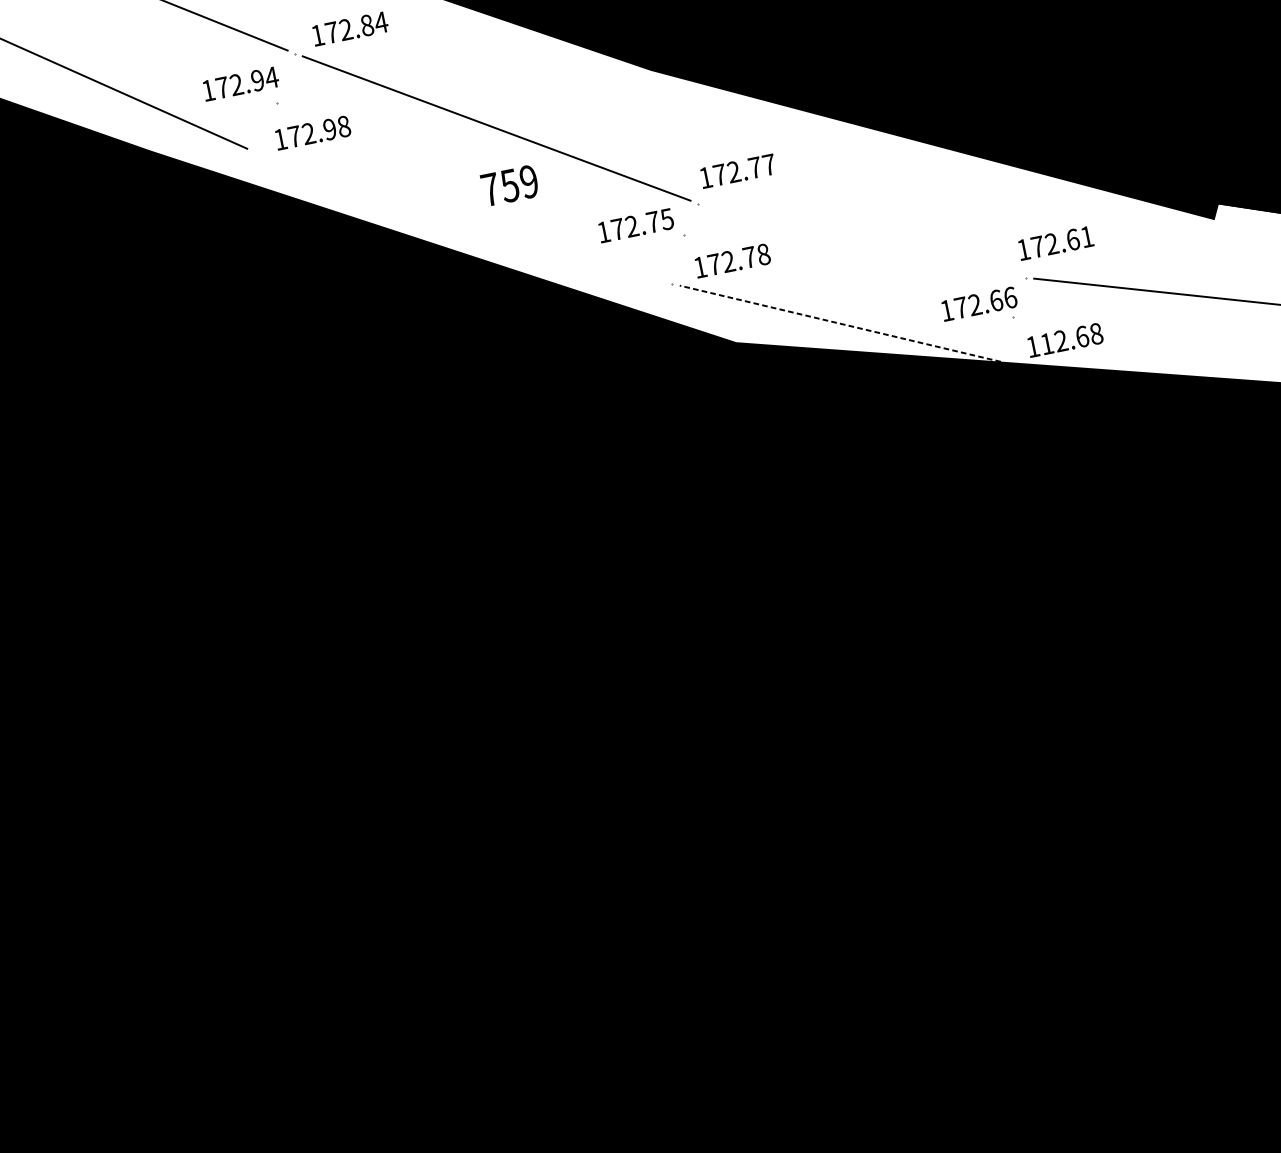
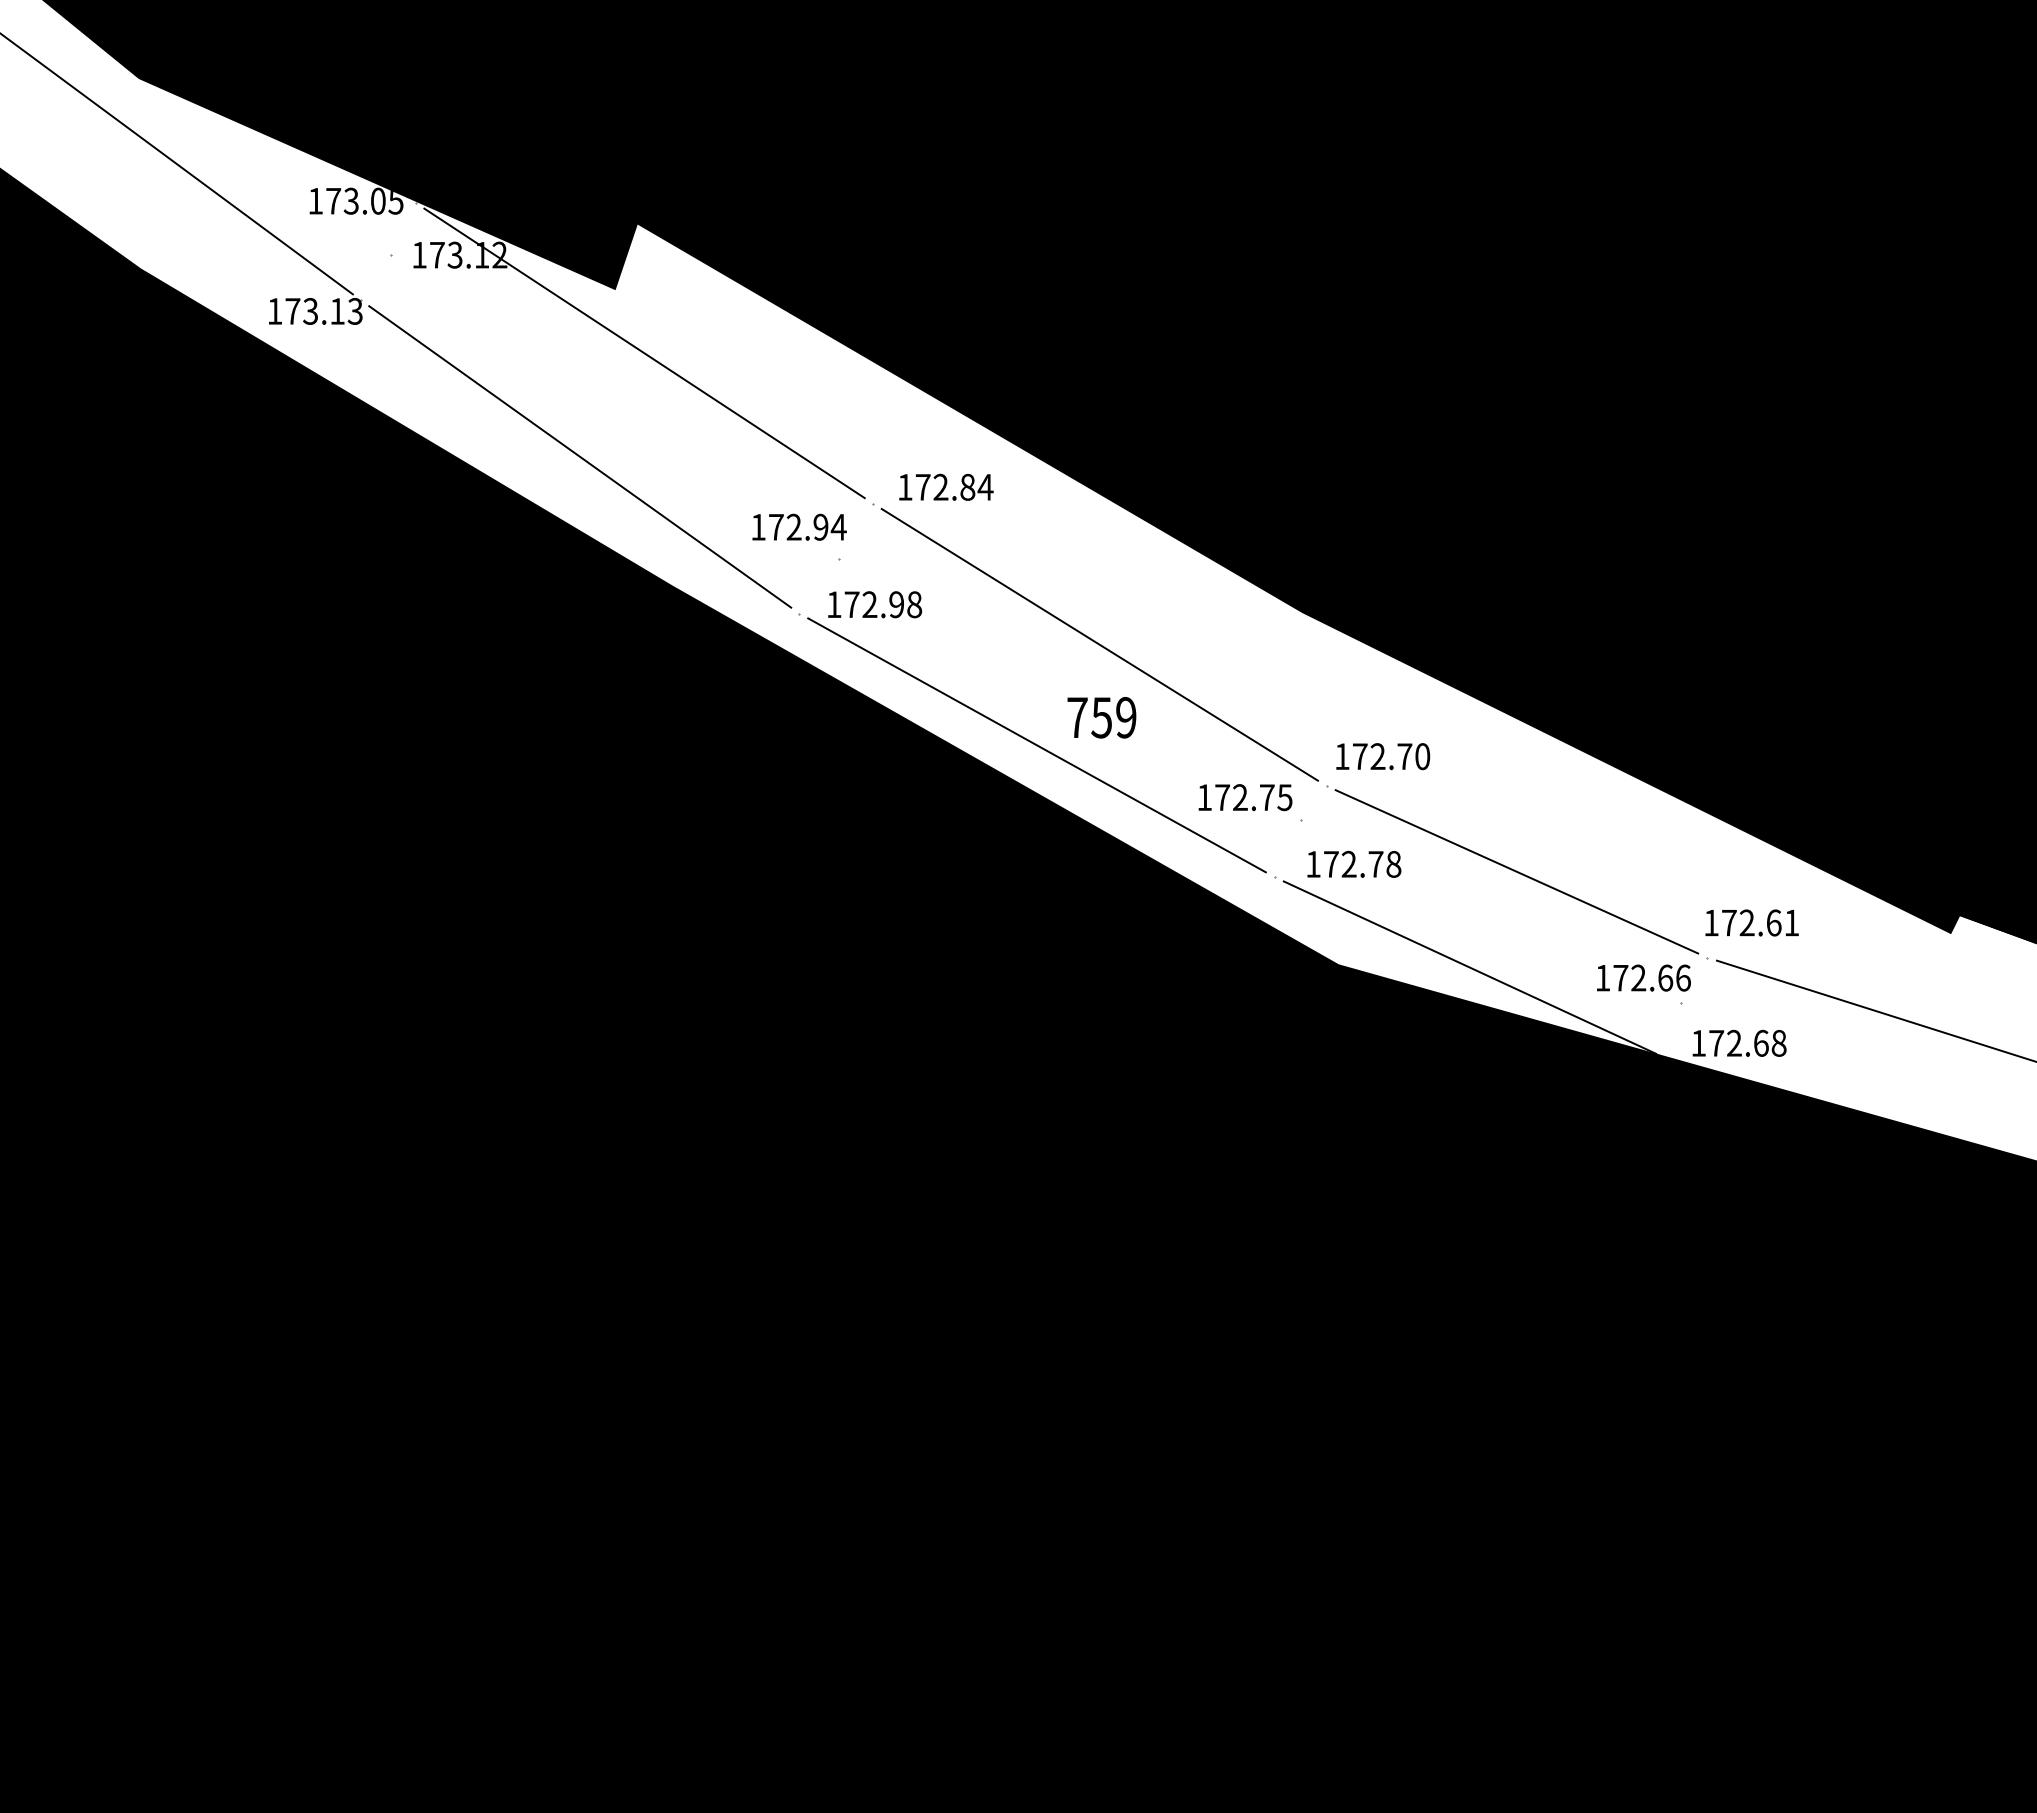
text: (769, 164) -> (1422, 756), 172.77 -> 172.70
line: (459, 217) -> (1032, 743), added
line: (861, 240) -> (1516, 871), added
line: (840, 323) -> (1469, 967), dashed -> solid
text: (1047, 344) -> (1716, 1043), 112.68 -> 172.68

